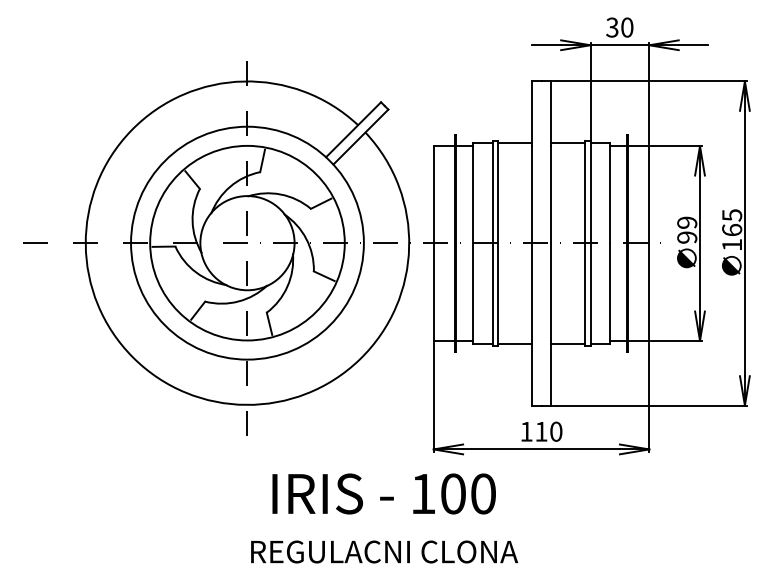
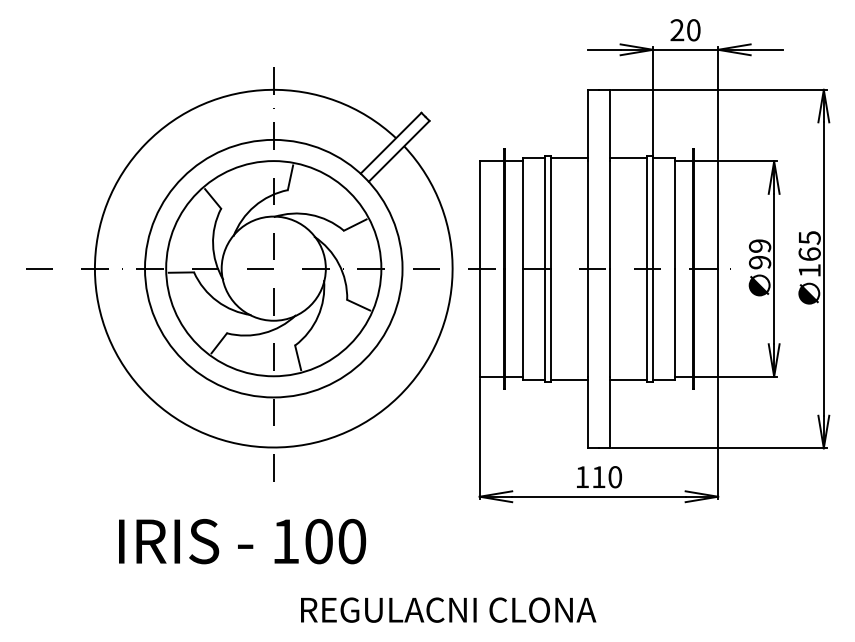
text: (612, 27) -> (677, 30), 30 -> 20
text: (383, 493) -> (241, 541), moved
text: (384, 551) -> (448, 609), moved

